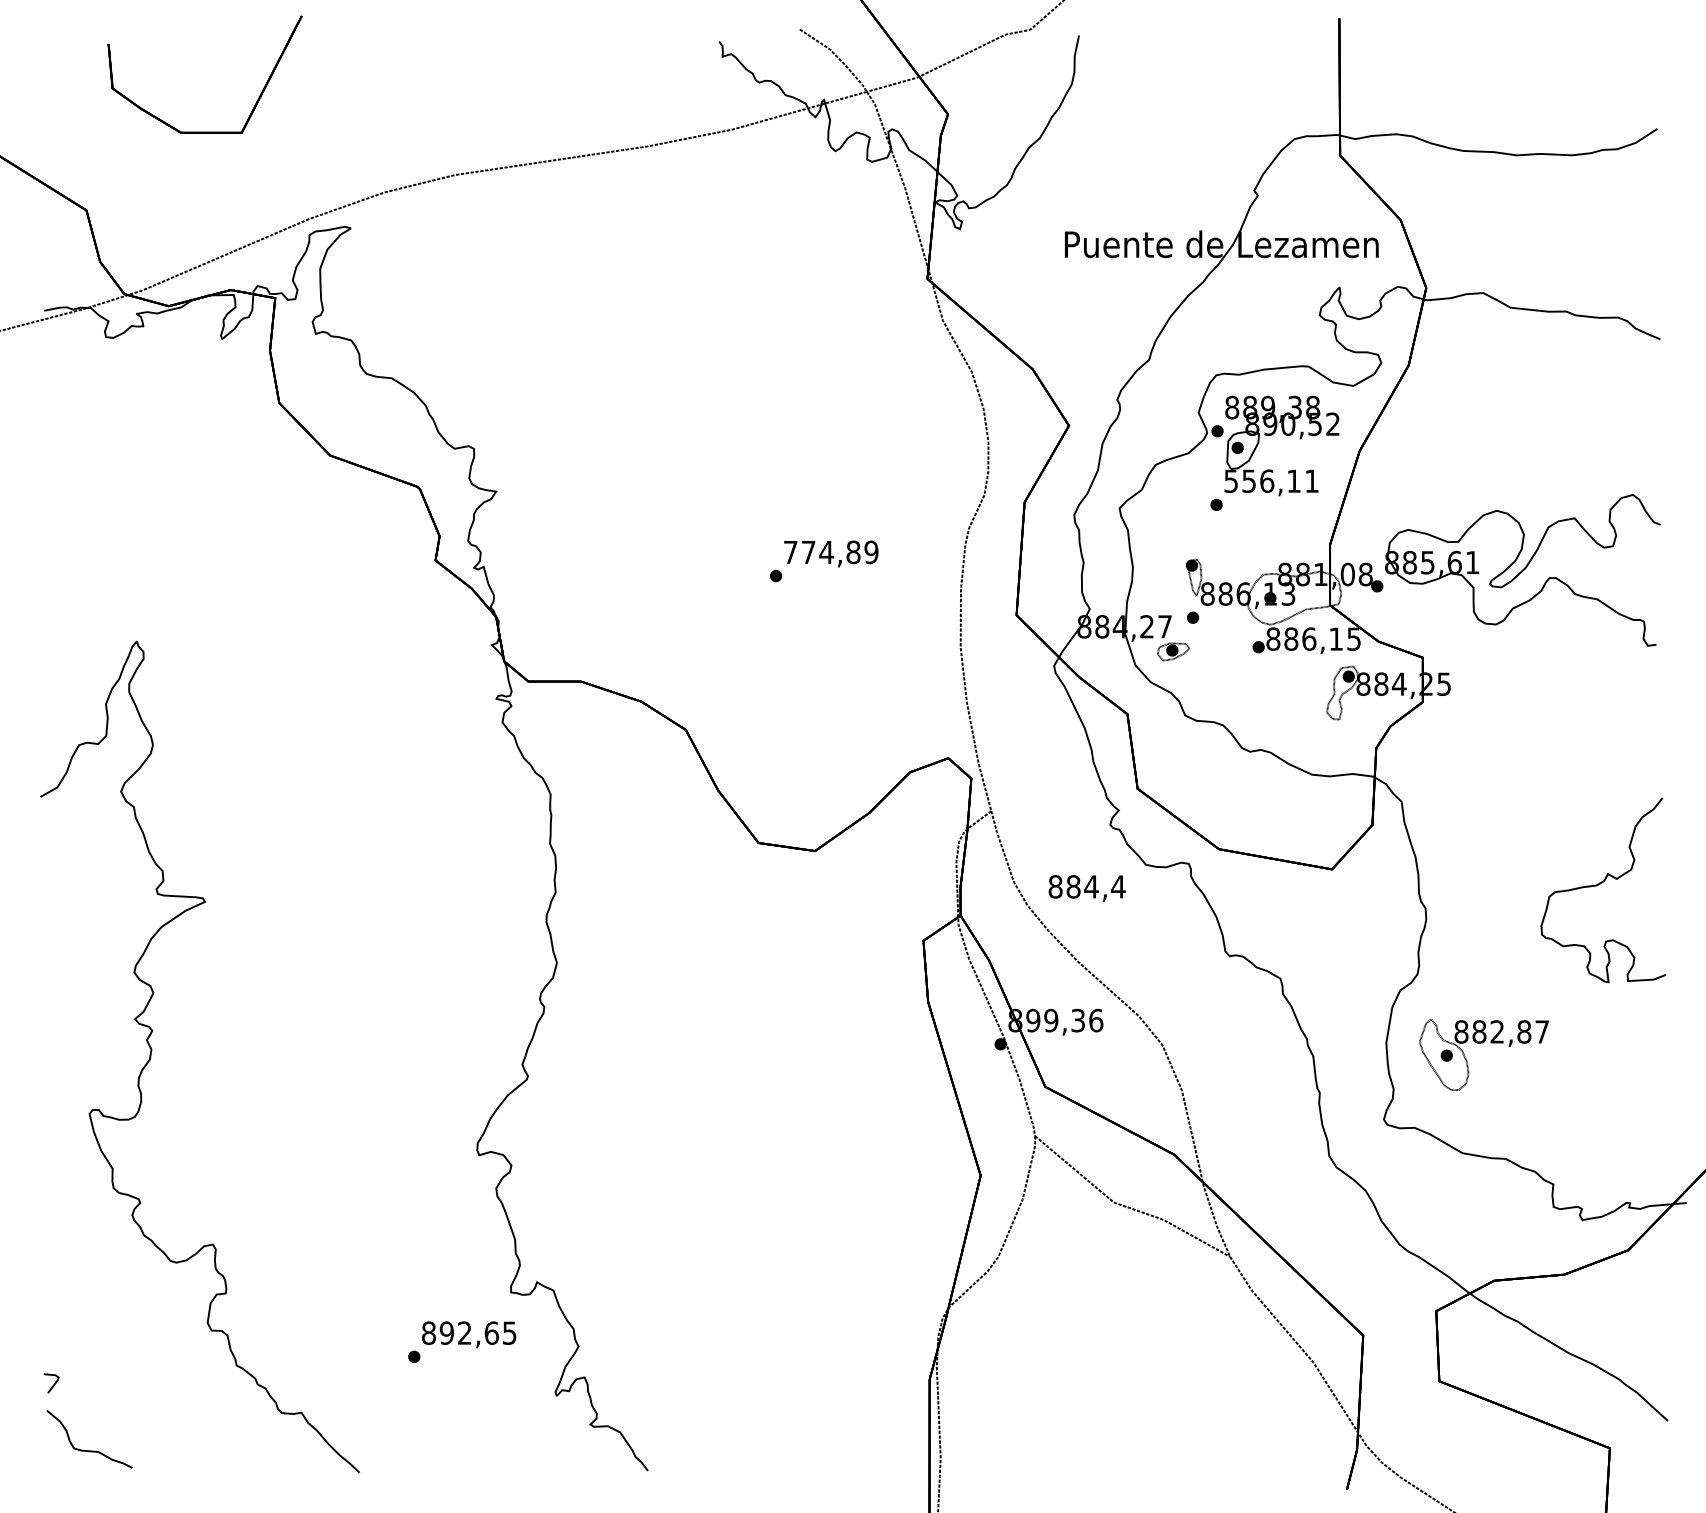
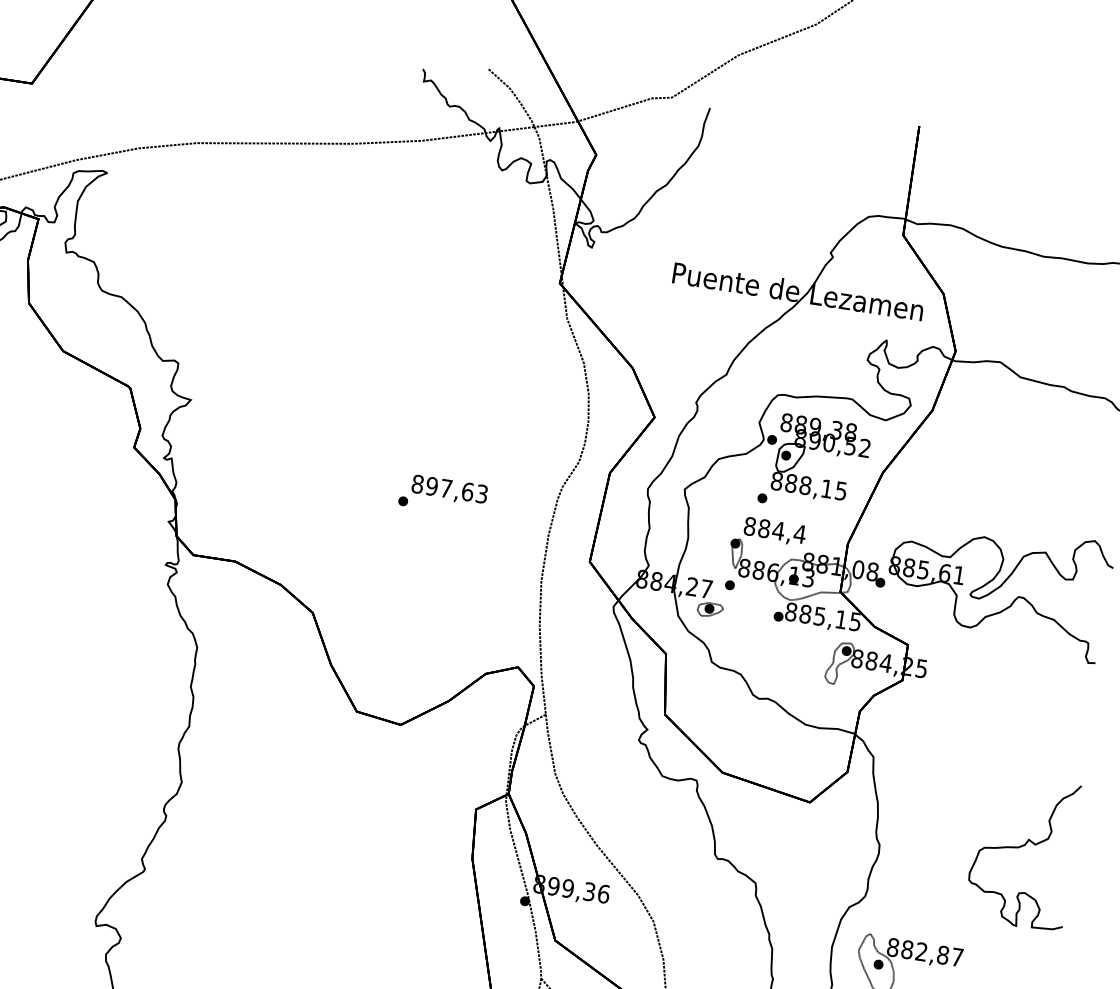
text: (1271, 481) -> (808, 486), 556,11 -> 888,15
text: (830, 552) -> (449, 489), 774,89 -> 897,63
text: (1309, 638) -> (820, 615), 886,15 -> 885,15
text: (1086, 888) -> (774, 531), moved

